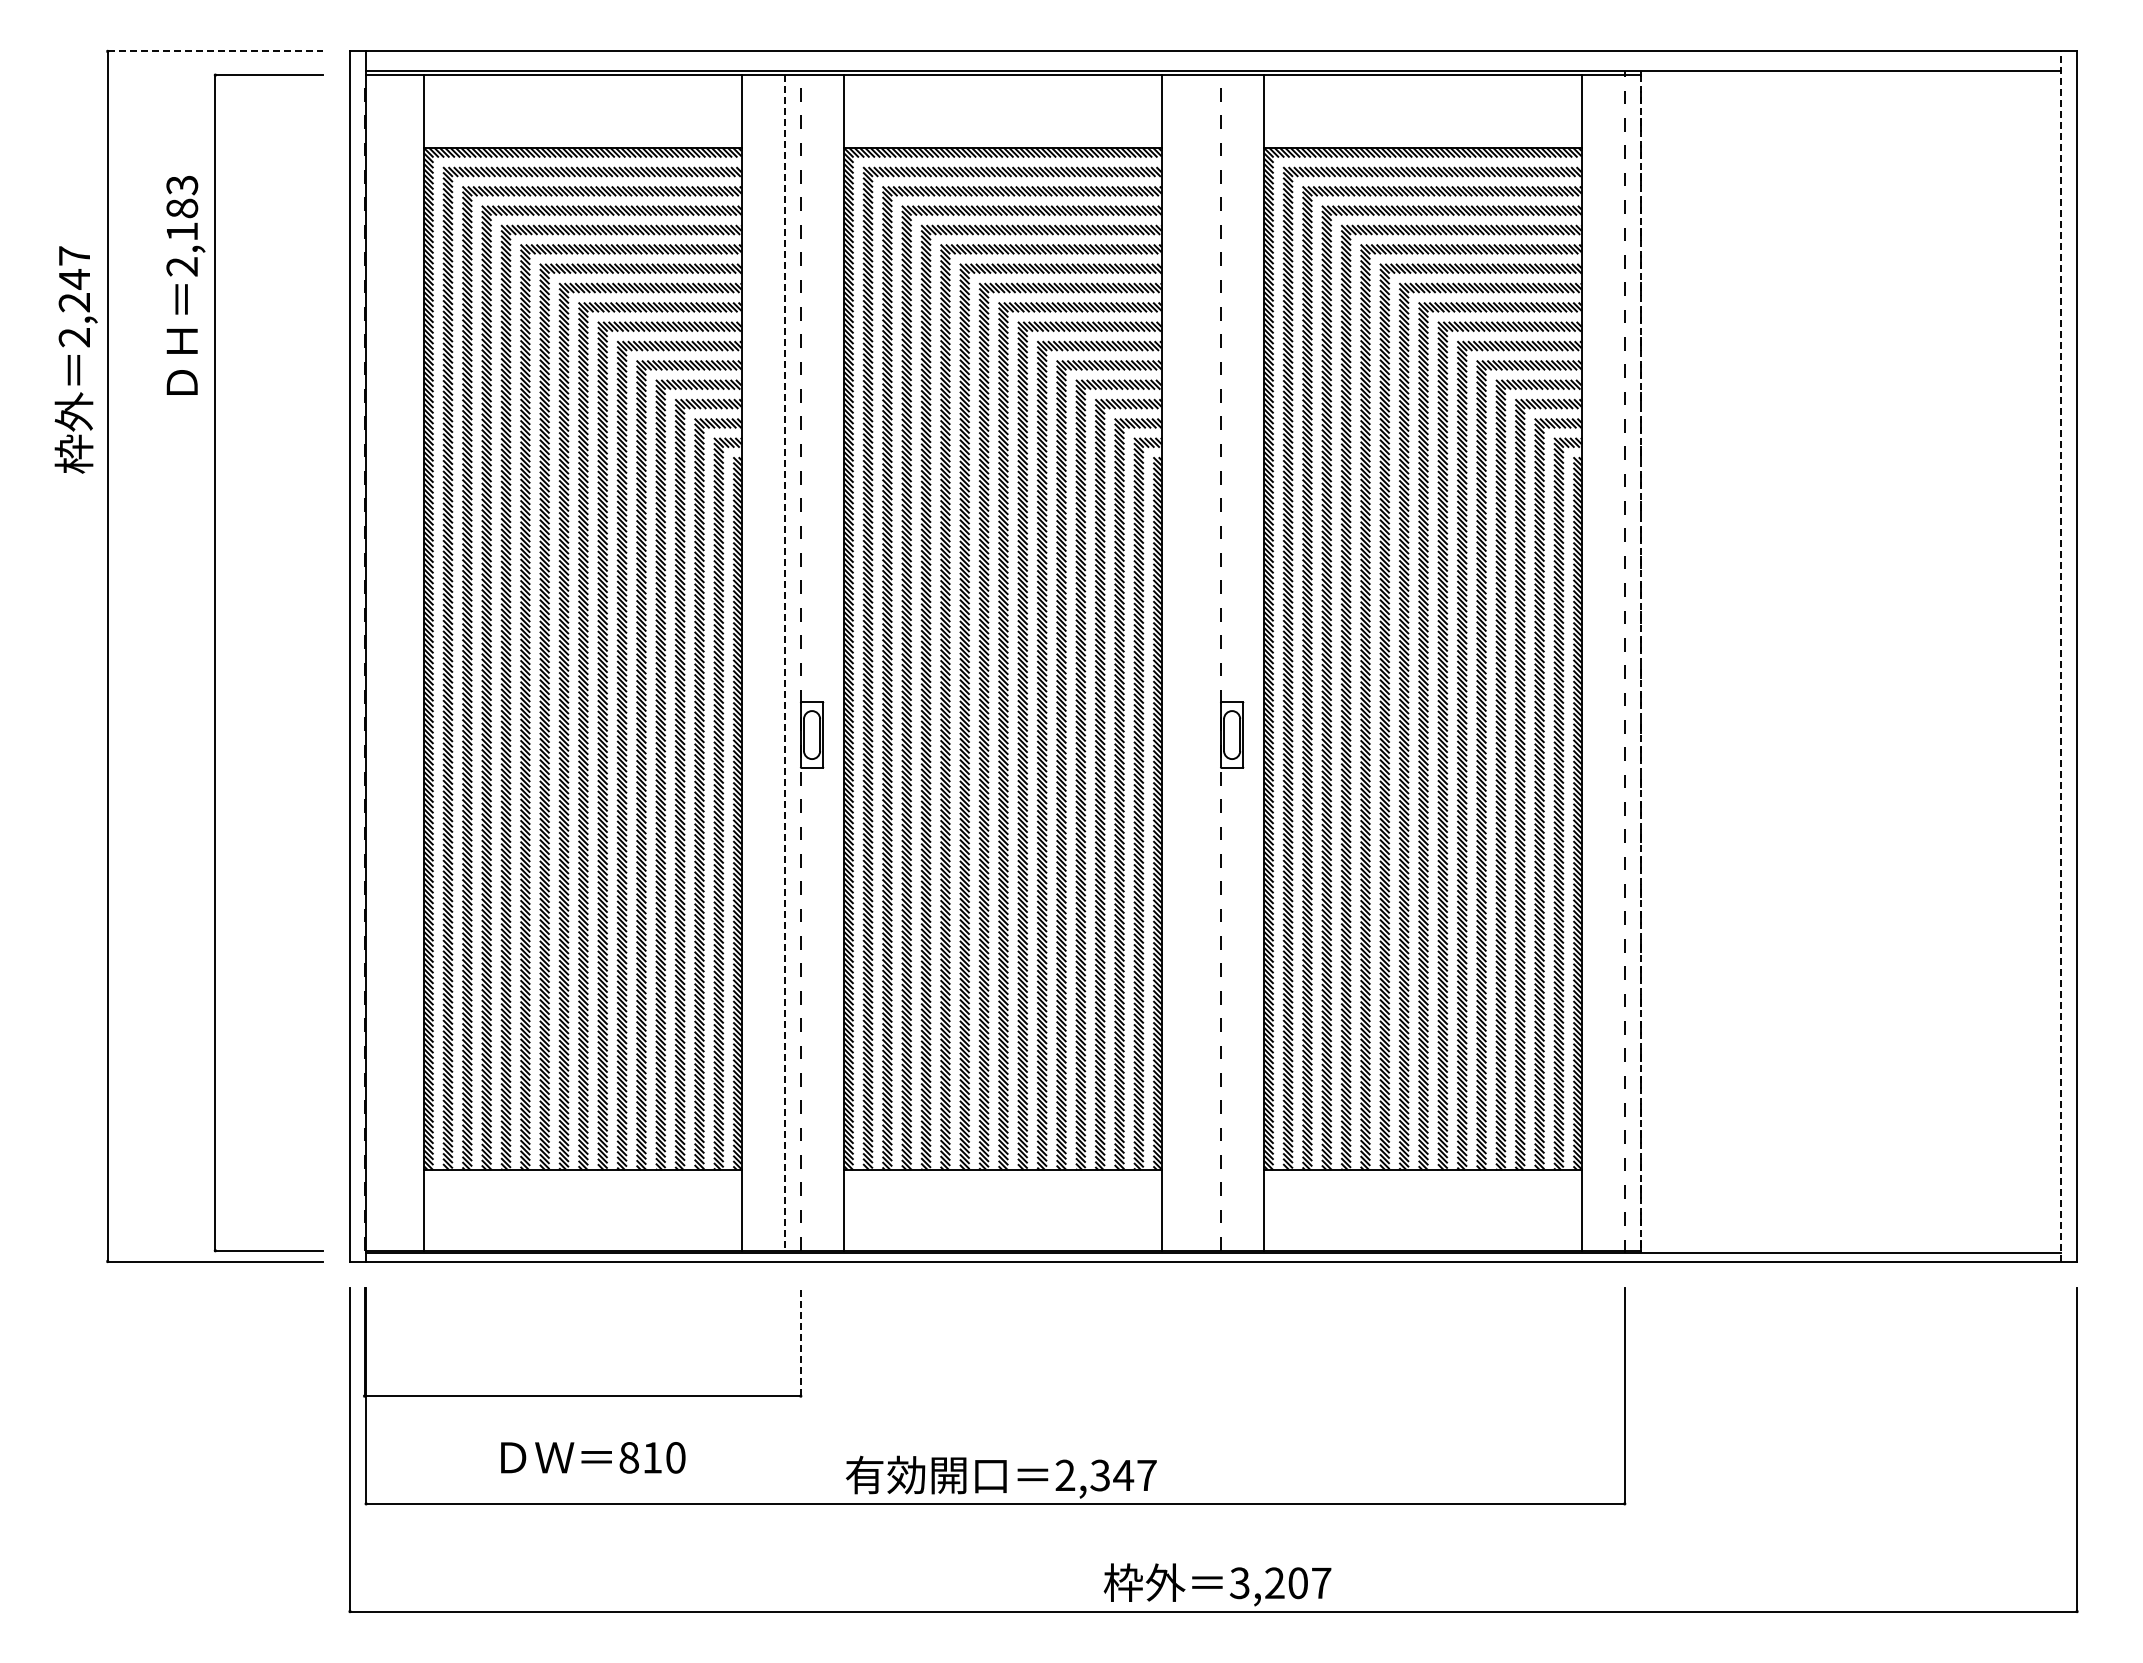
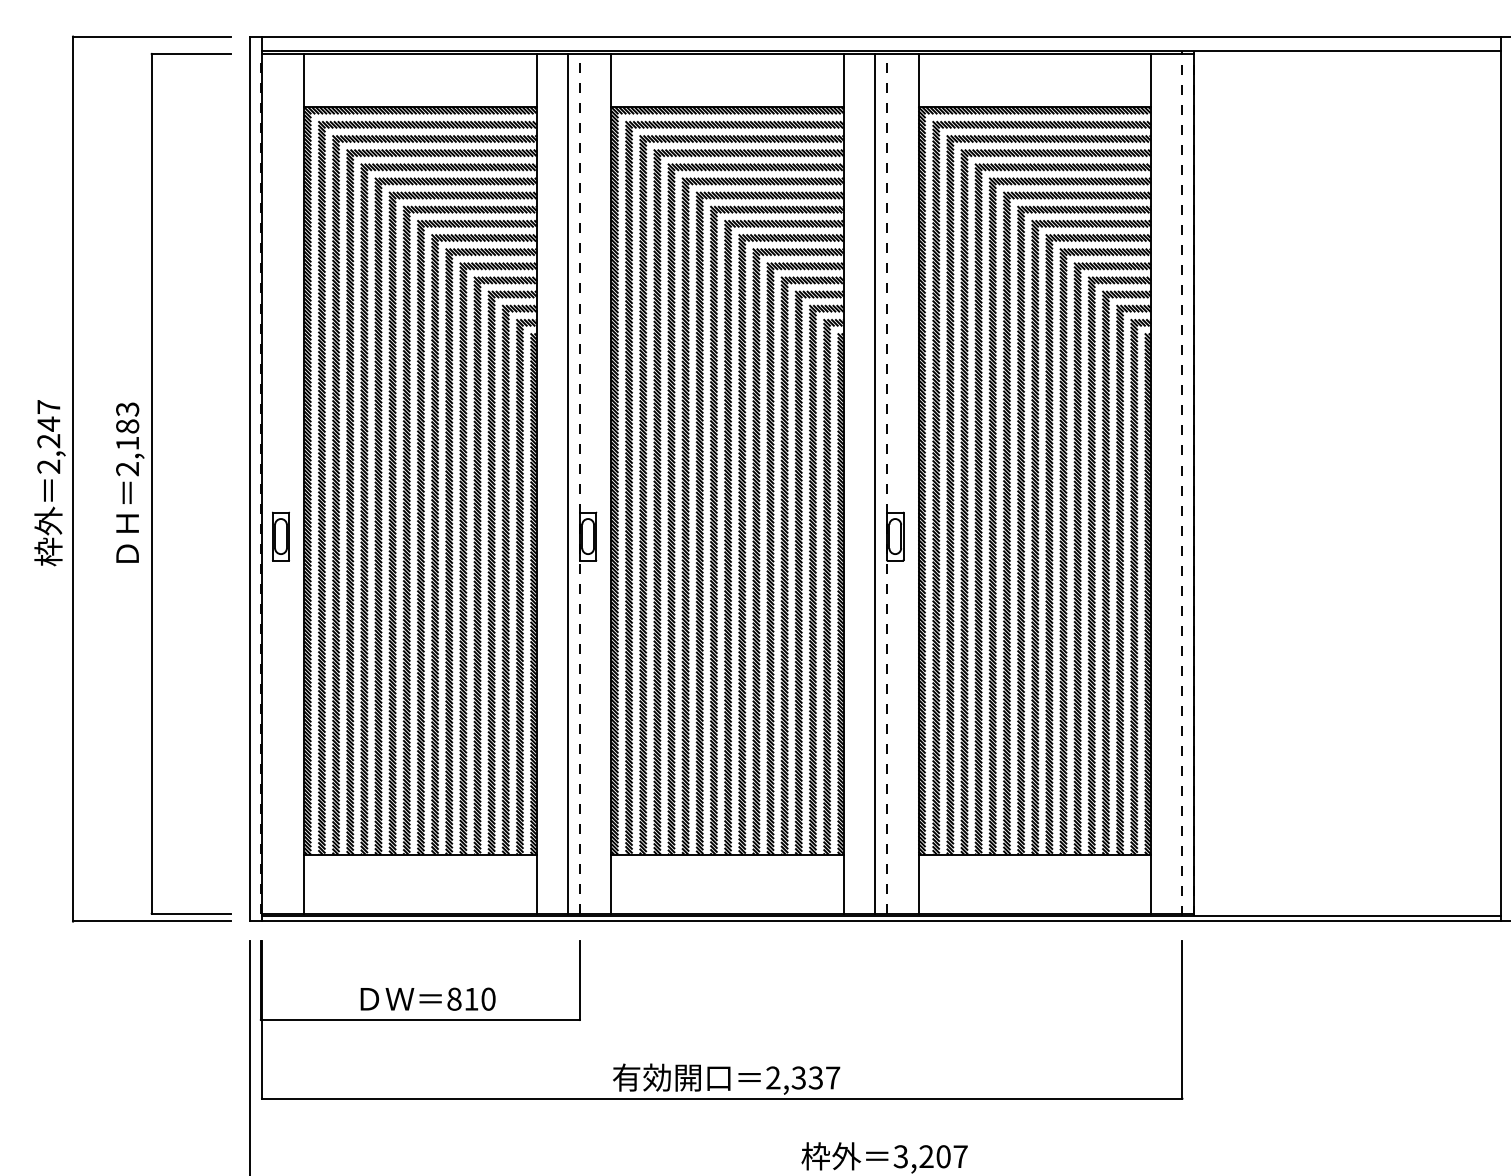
line: (215, 51) -> (151, 36), dashed -> solid
text: (185, 285) -> (129, 482), moved
text: (75, 359) -> (49, 482), moved
line: (2060, 655) -> (1500, 478), dashed -> solid
line: (784, 662) -> (567, 483), dashed -> solid
line: (1204, 662) -> (875, 483), added
line: (1640, 662) -> (1193, 483), dashed -> solid
part: (391, 734) -> (280, 536), added
line: (800, 1342) -> (579, 980), dashed -> solid
text: (593, 1457) -> (428, 998), moved
text: (1123, 1475) -> (815, 1077), 2,347 -> 2,337

